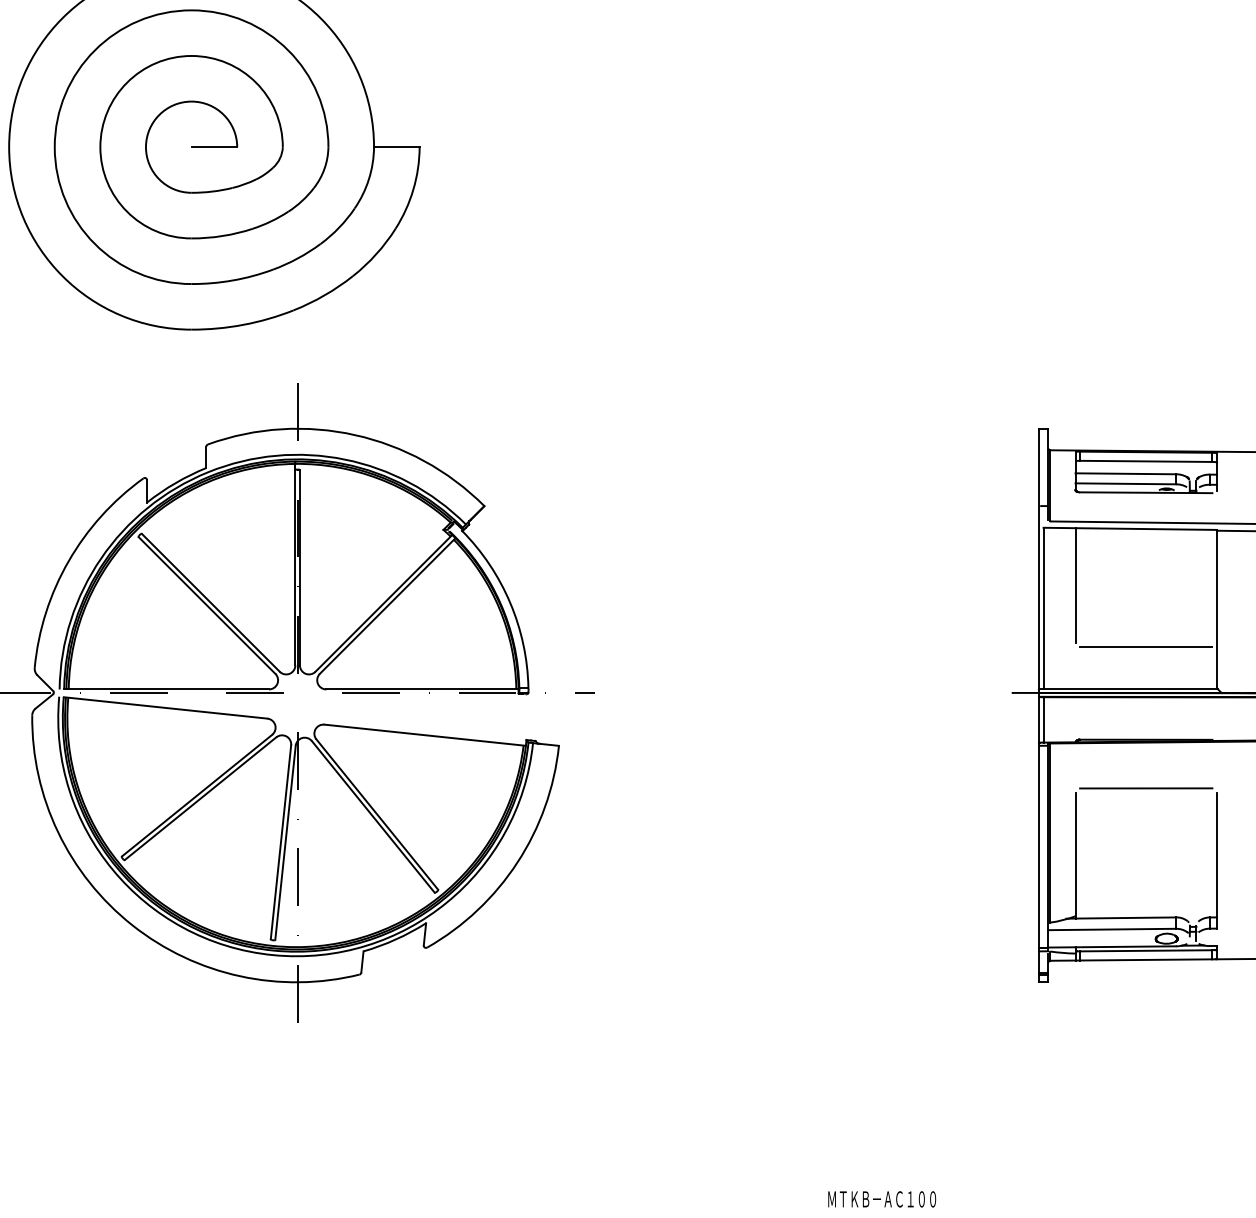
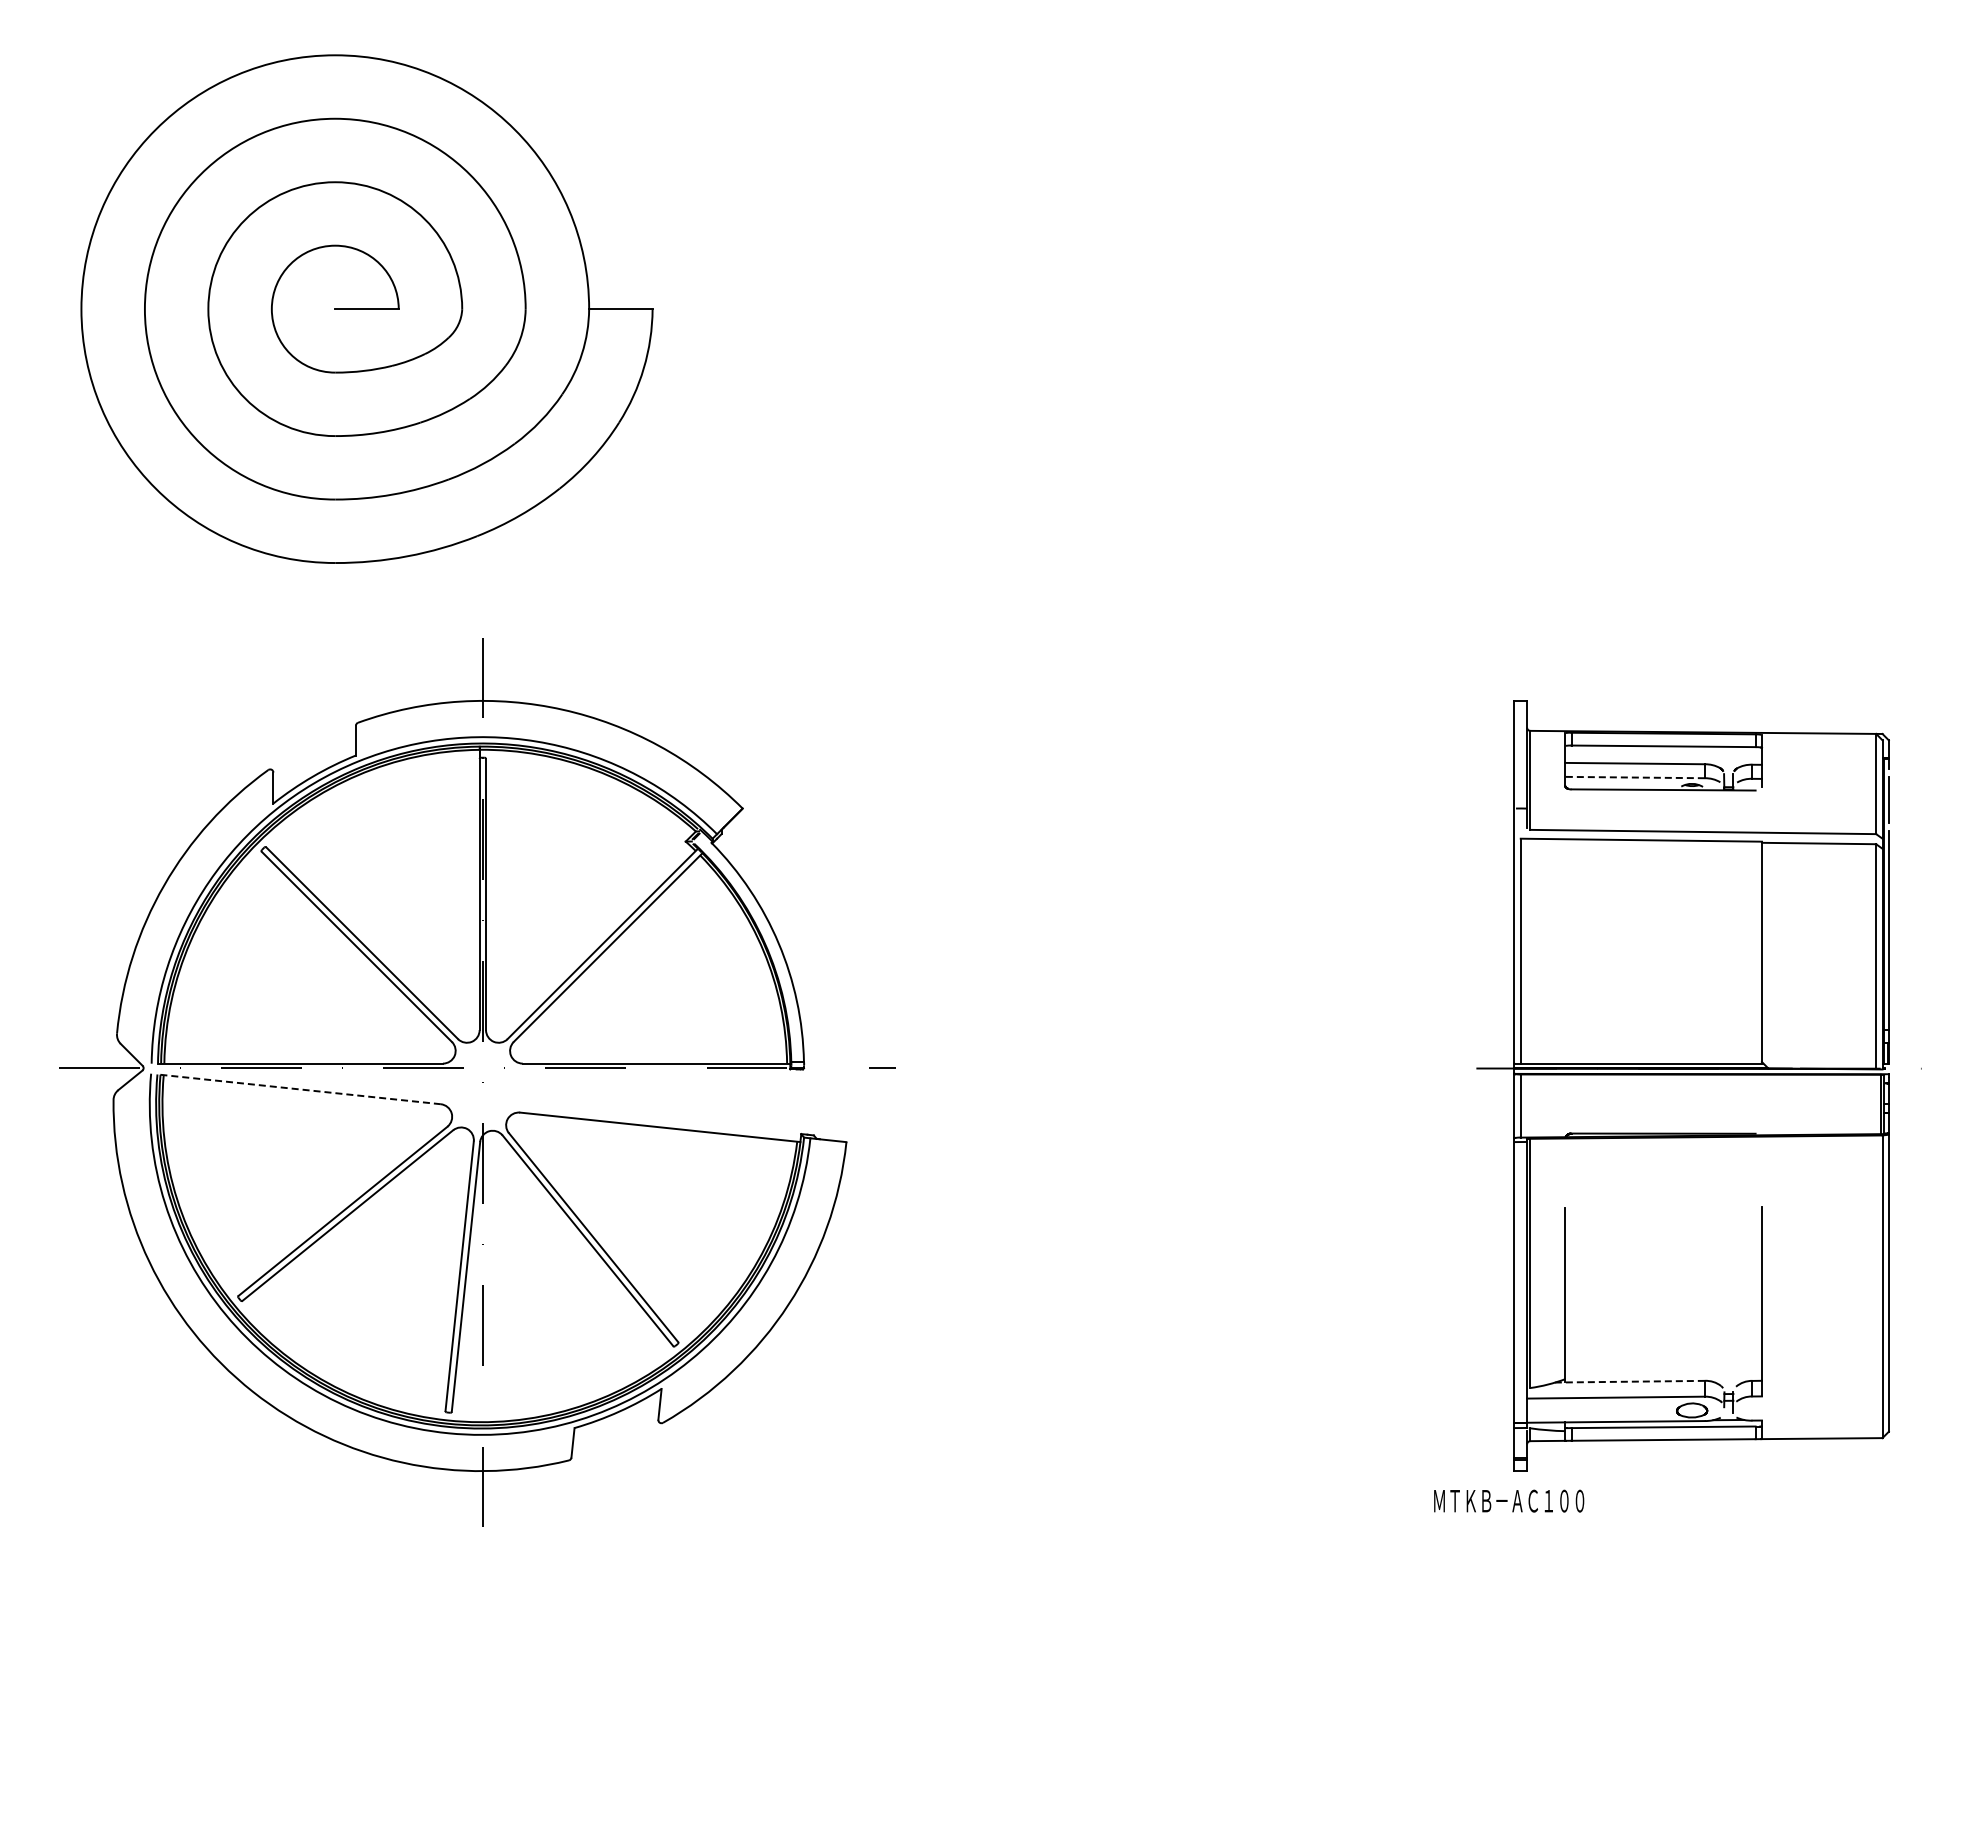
line: (1126, 483) -> (1635, 777), solid -> dashed
line: (1075, 585) -> (1565, 918), removed
line: (1146, 646) -> (1663, 1004), removed
line: (165, 708) -> (298, 1089), solid -> dashed
line: (1146, 788) -> (1663, 1201), removed
line: (1121, 917) -> (1628, 1381), solid -> dashed
text: (882, 1198) -> (1509, 1500), moved

